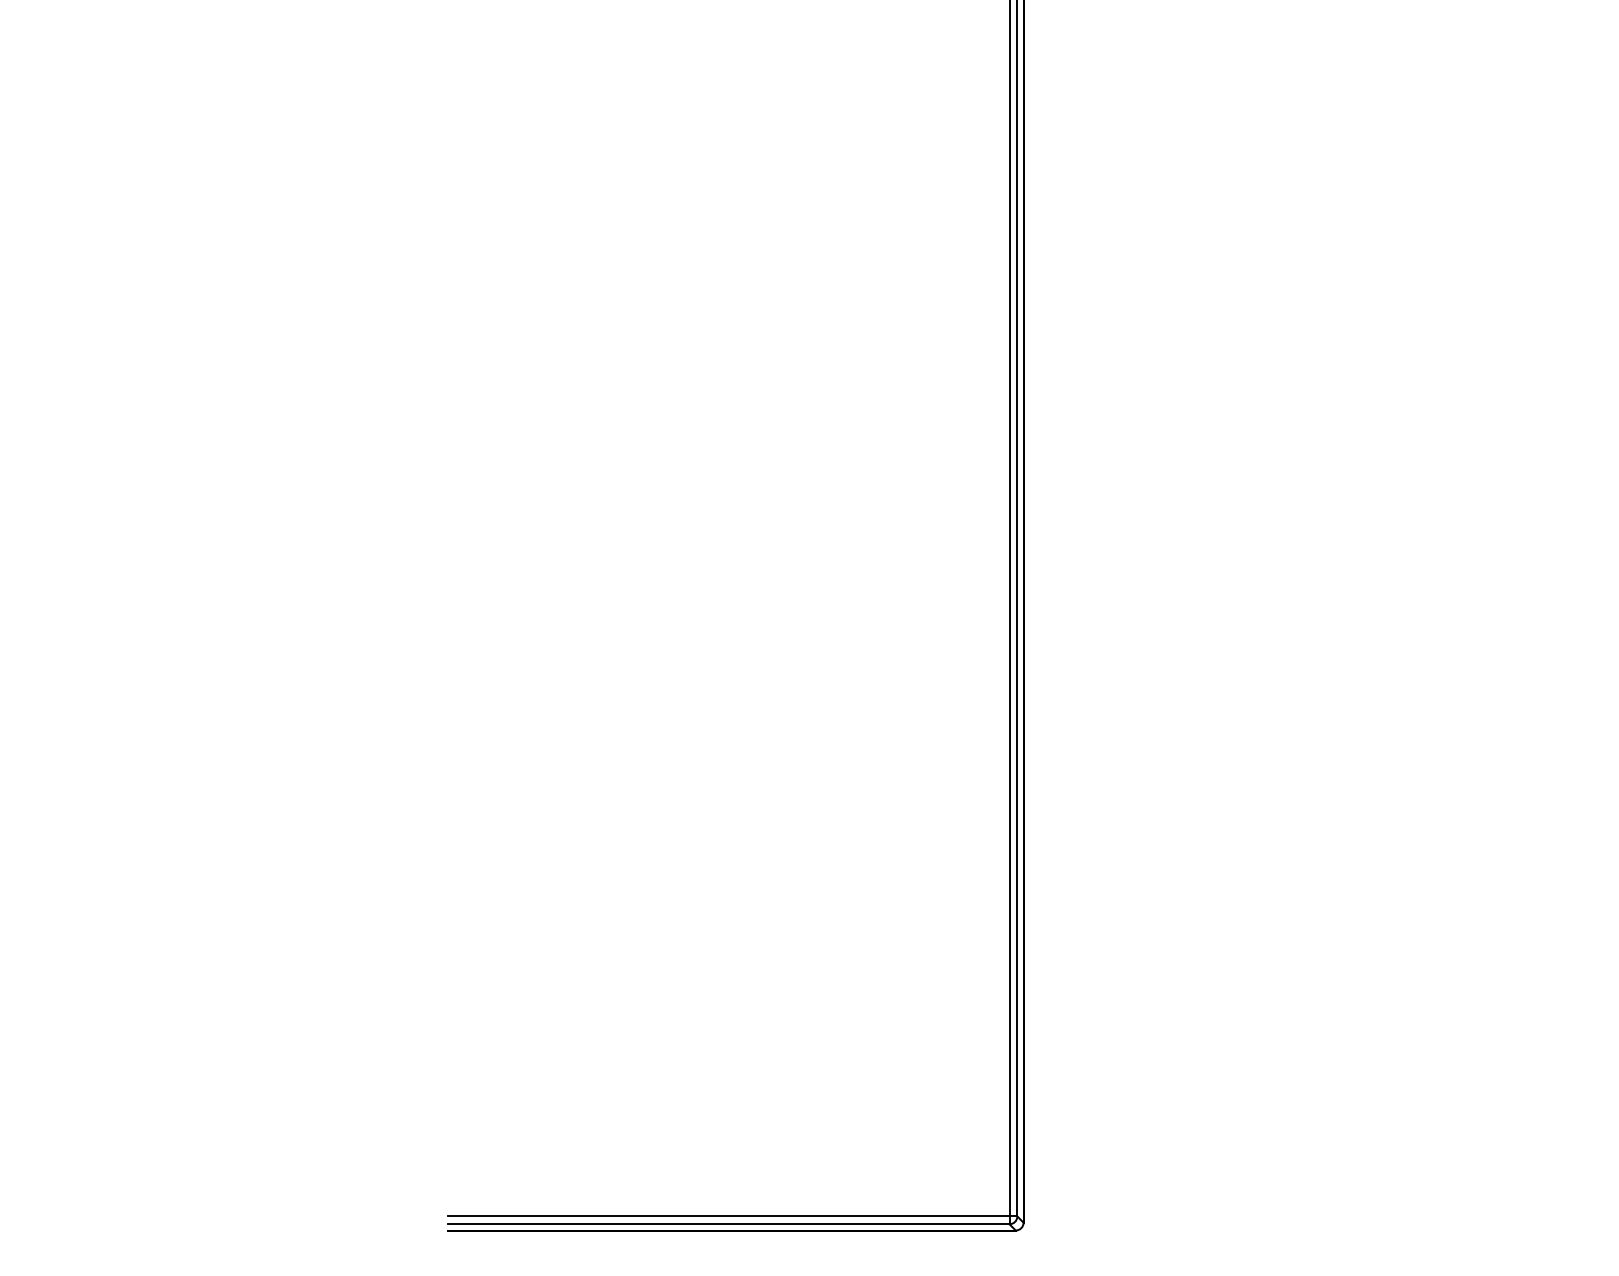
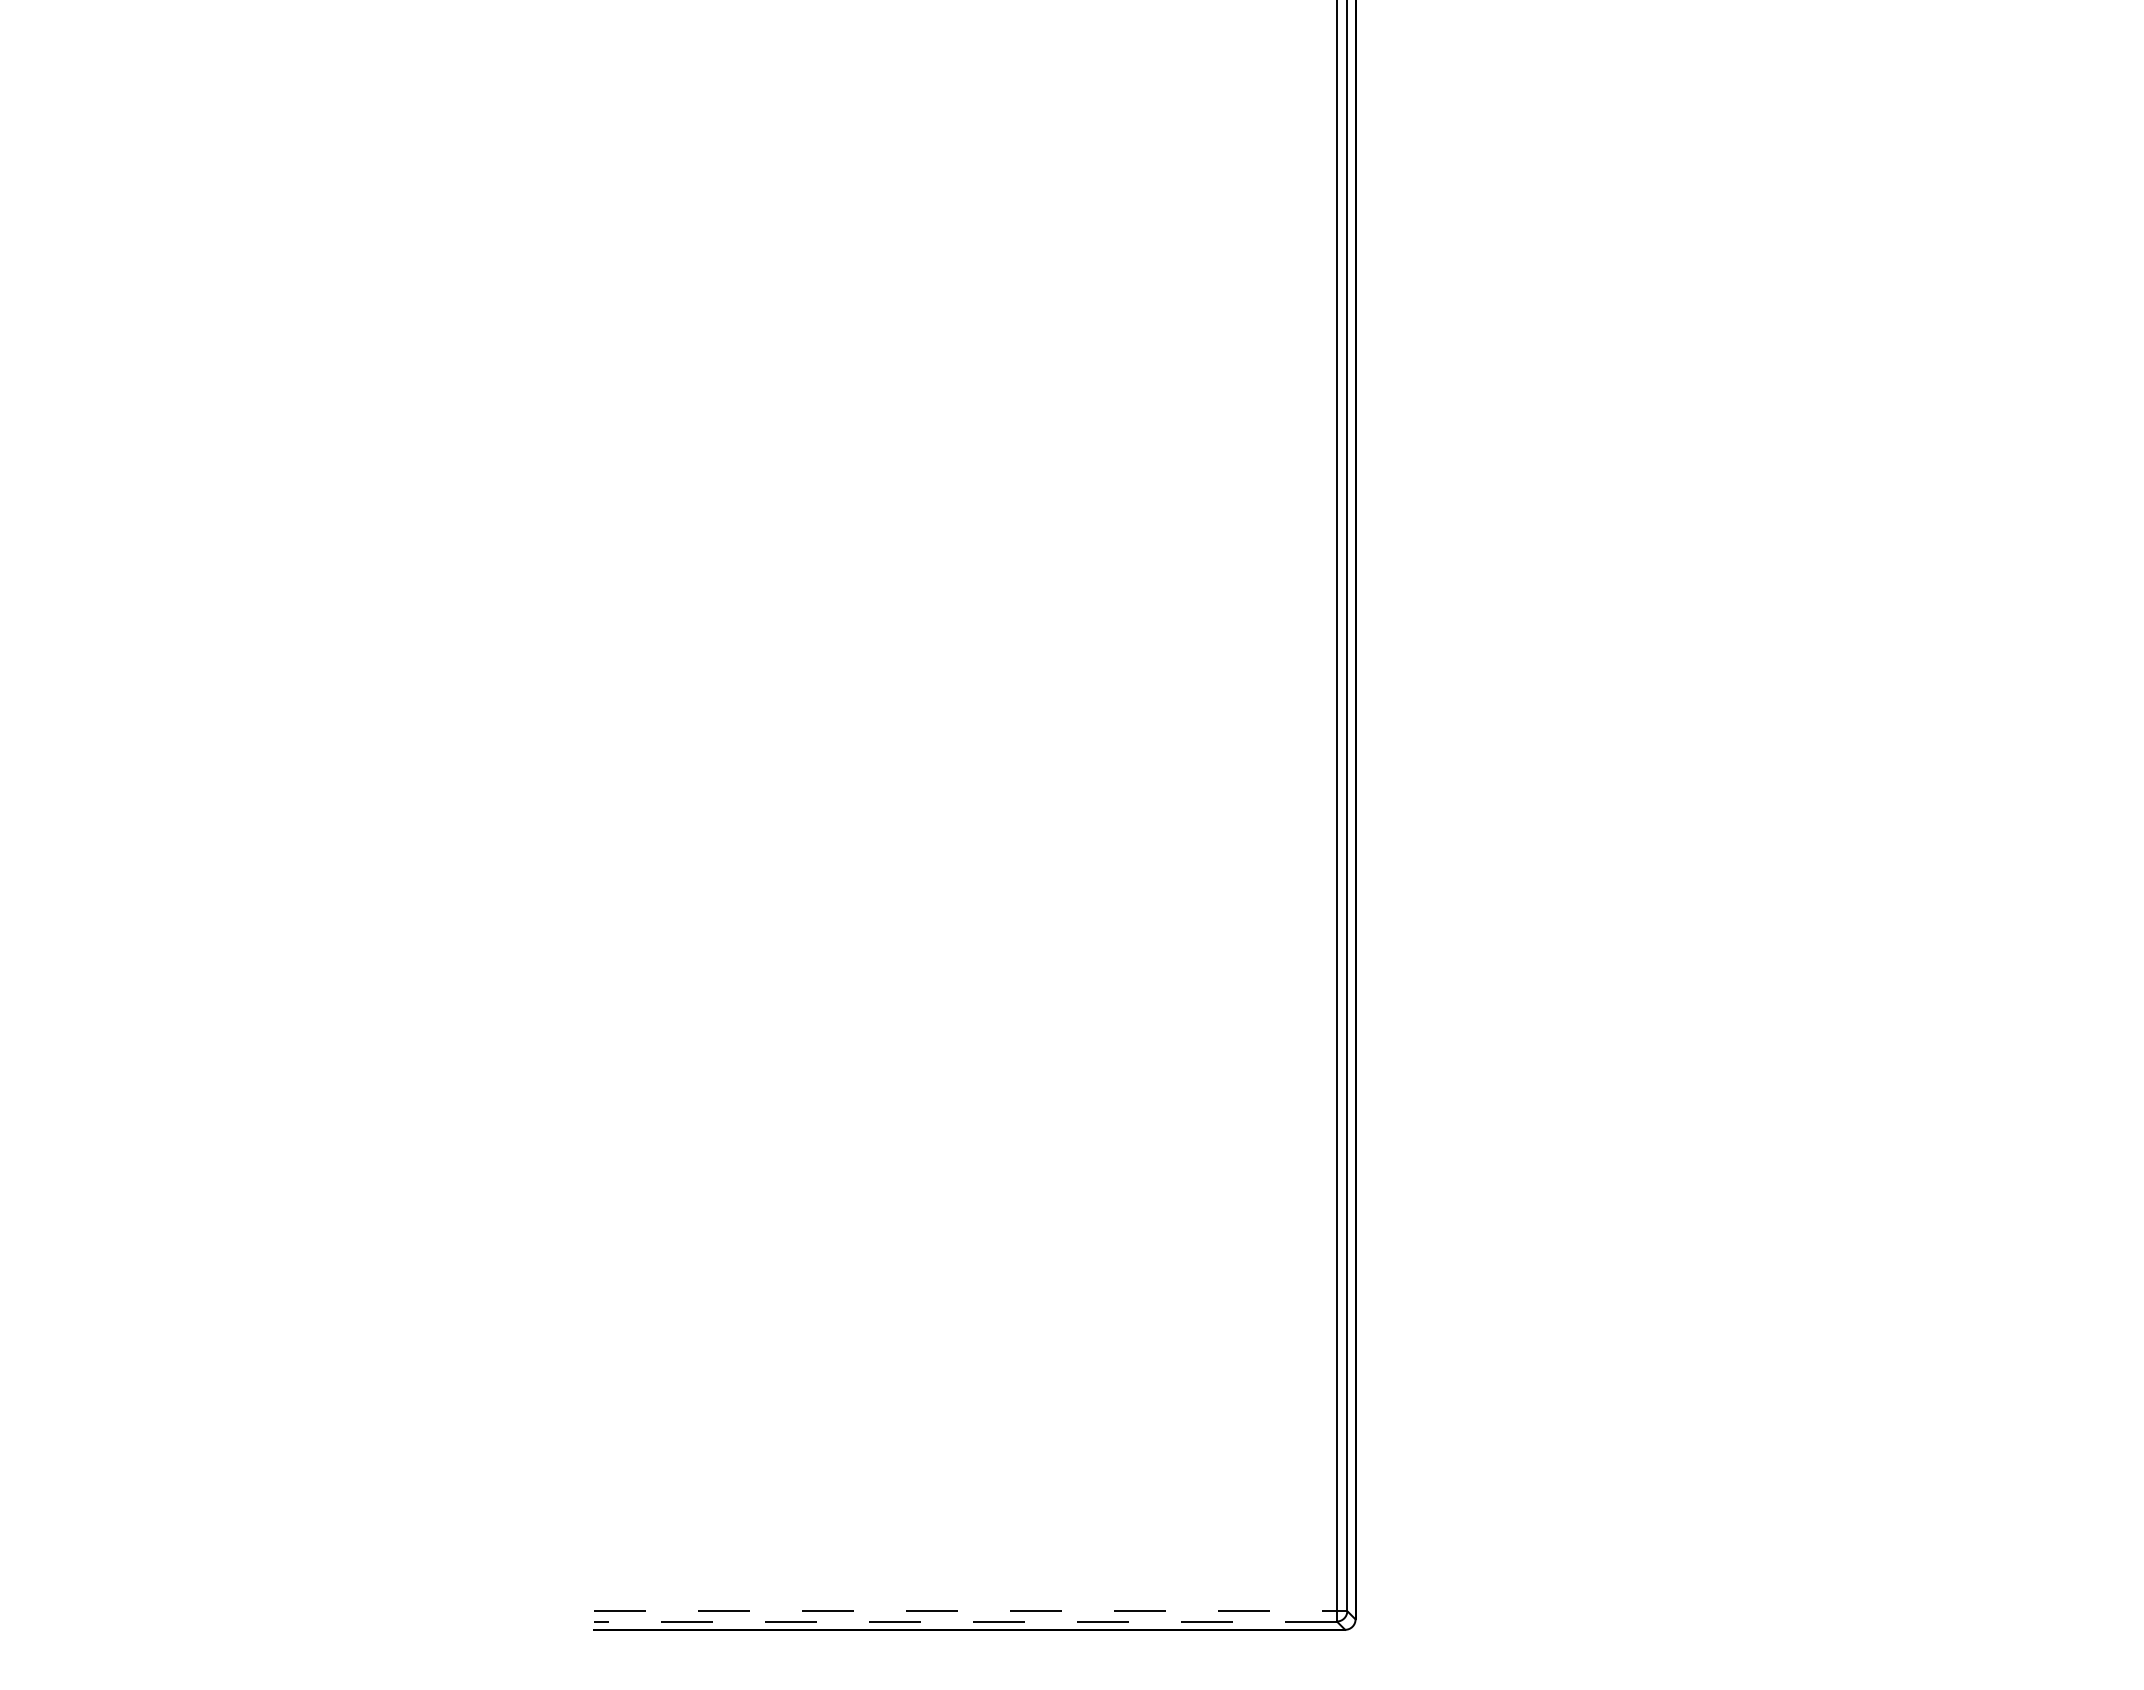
line: (729, 1216) -> (965, 1611), solid -> dashed
line: (729, 1224) -> (965, 1621), solid -> dashed

